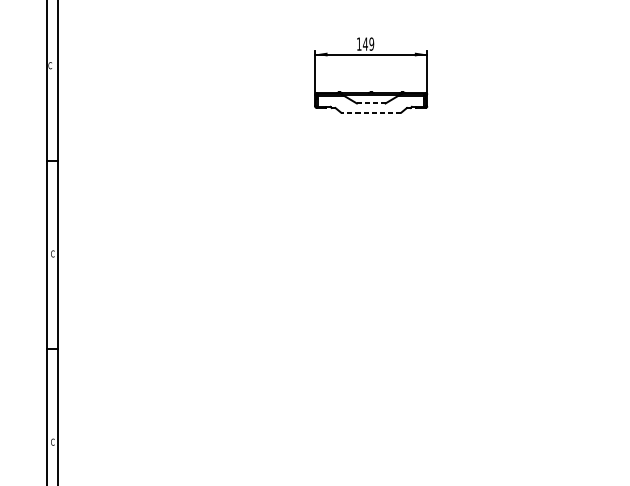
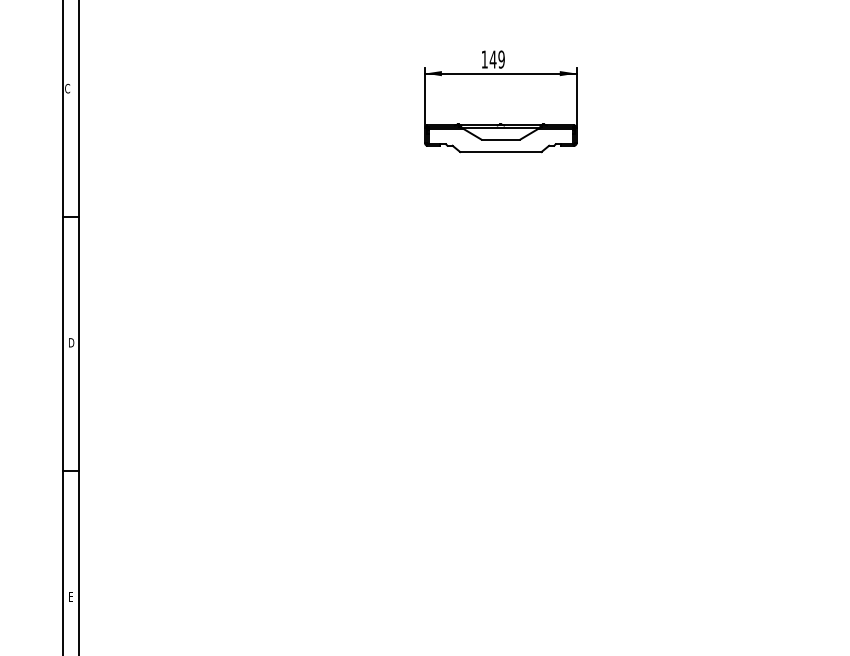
line: (371, 103) -> (501, 139), dashed -> solid
line: (370, 112) -> (500, 152), dashed -> solid
text: (53, 253) -> (71, 342), C -> D
text: (52, 441) -> (70, 596), C -> E

